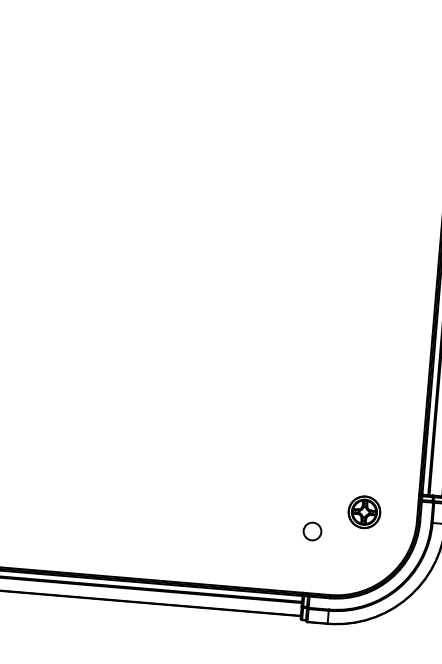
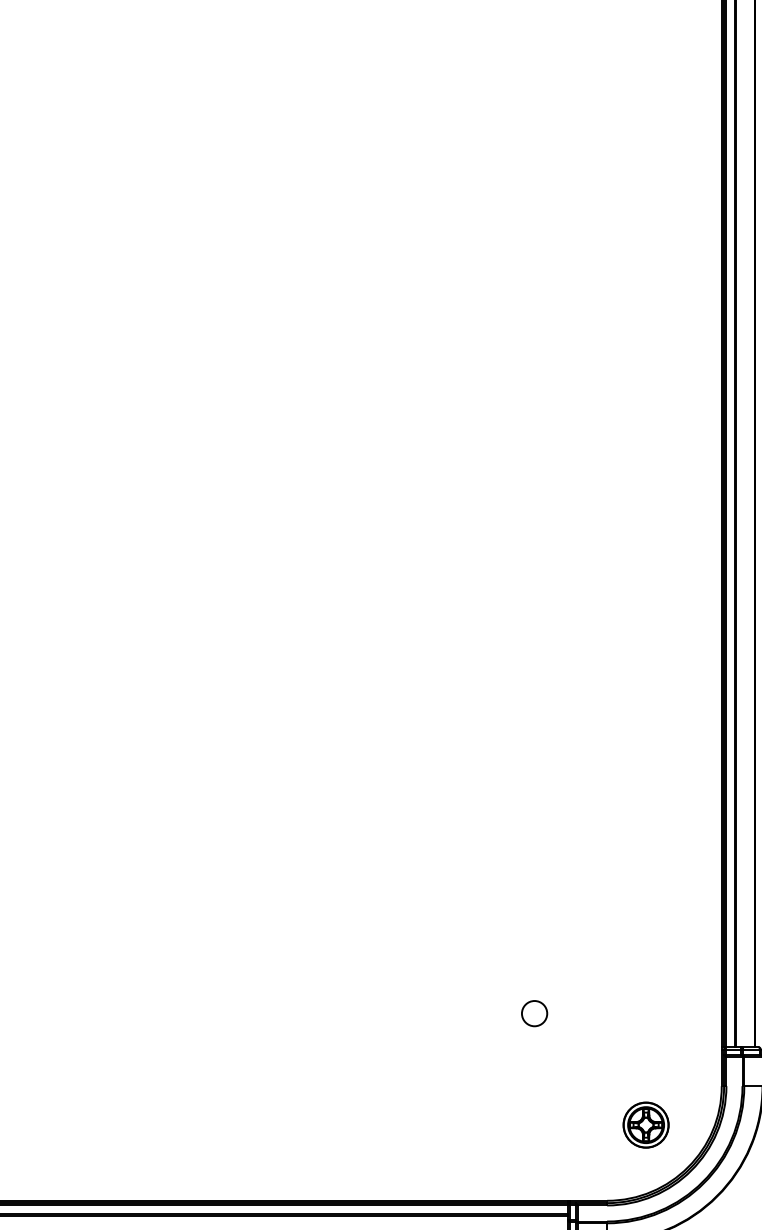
part: (364, 511) -> (645, 1124), moved
circle: (312, 531) -> (534, 1013), moved

